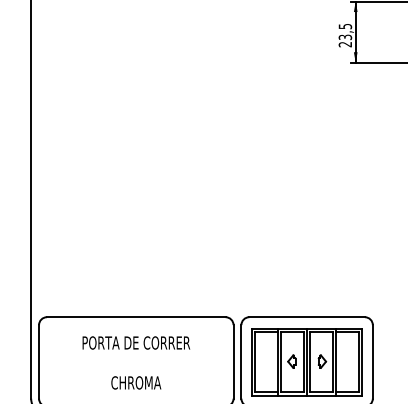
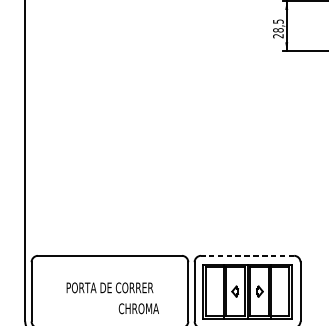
text: (345, 37) -> (278, 30), 23,5 -> 28,5
line: (307, 317) -> (247, 256), solid -> dashed
text: (136, 342) -> (110, 287), moved
text: (136, 382) -> (139, 308), moved

